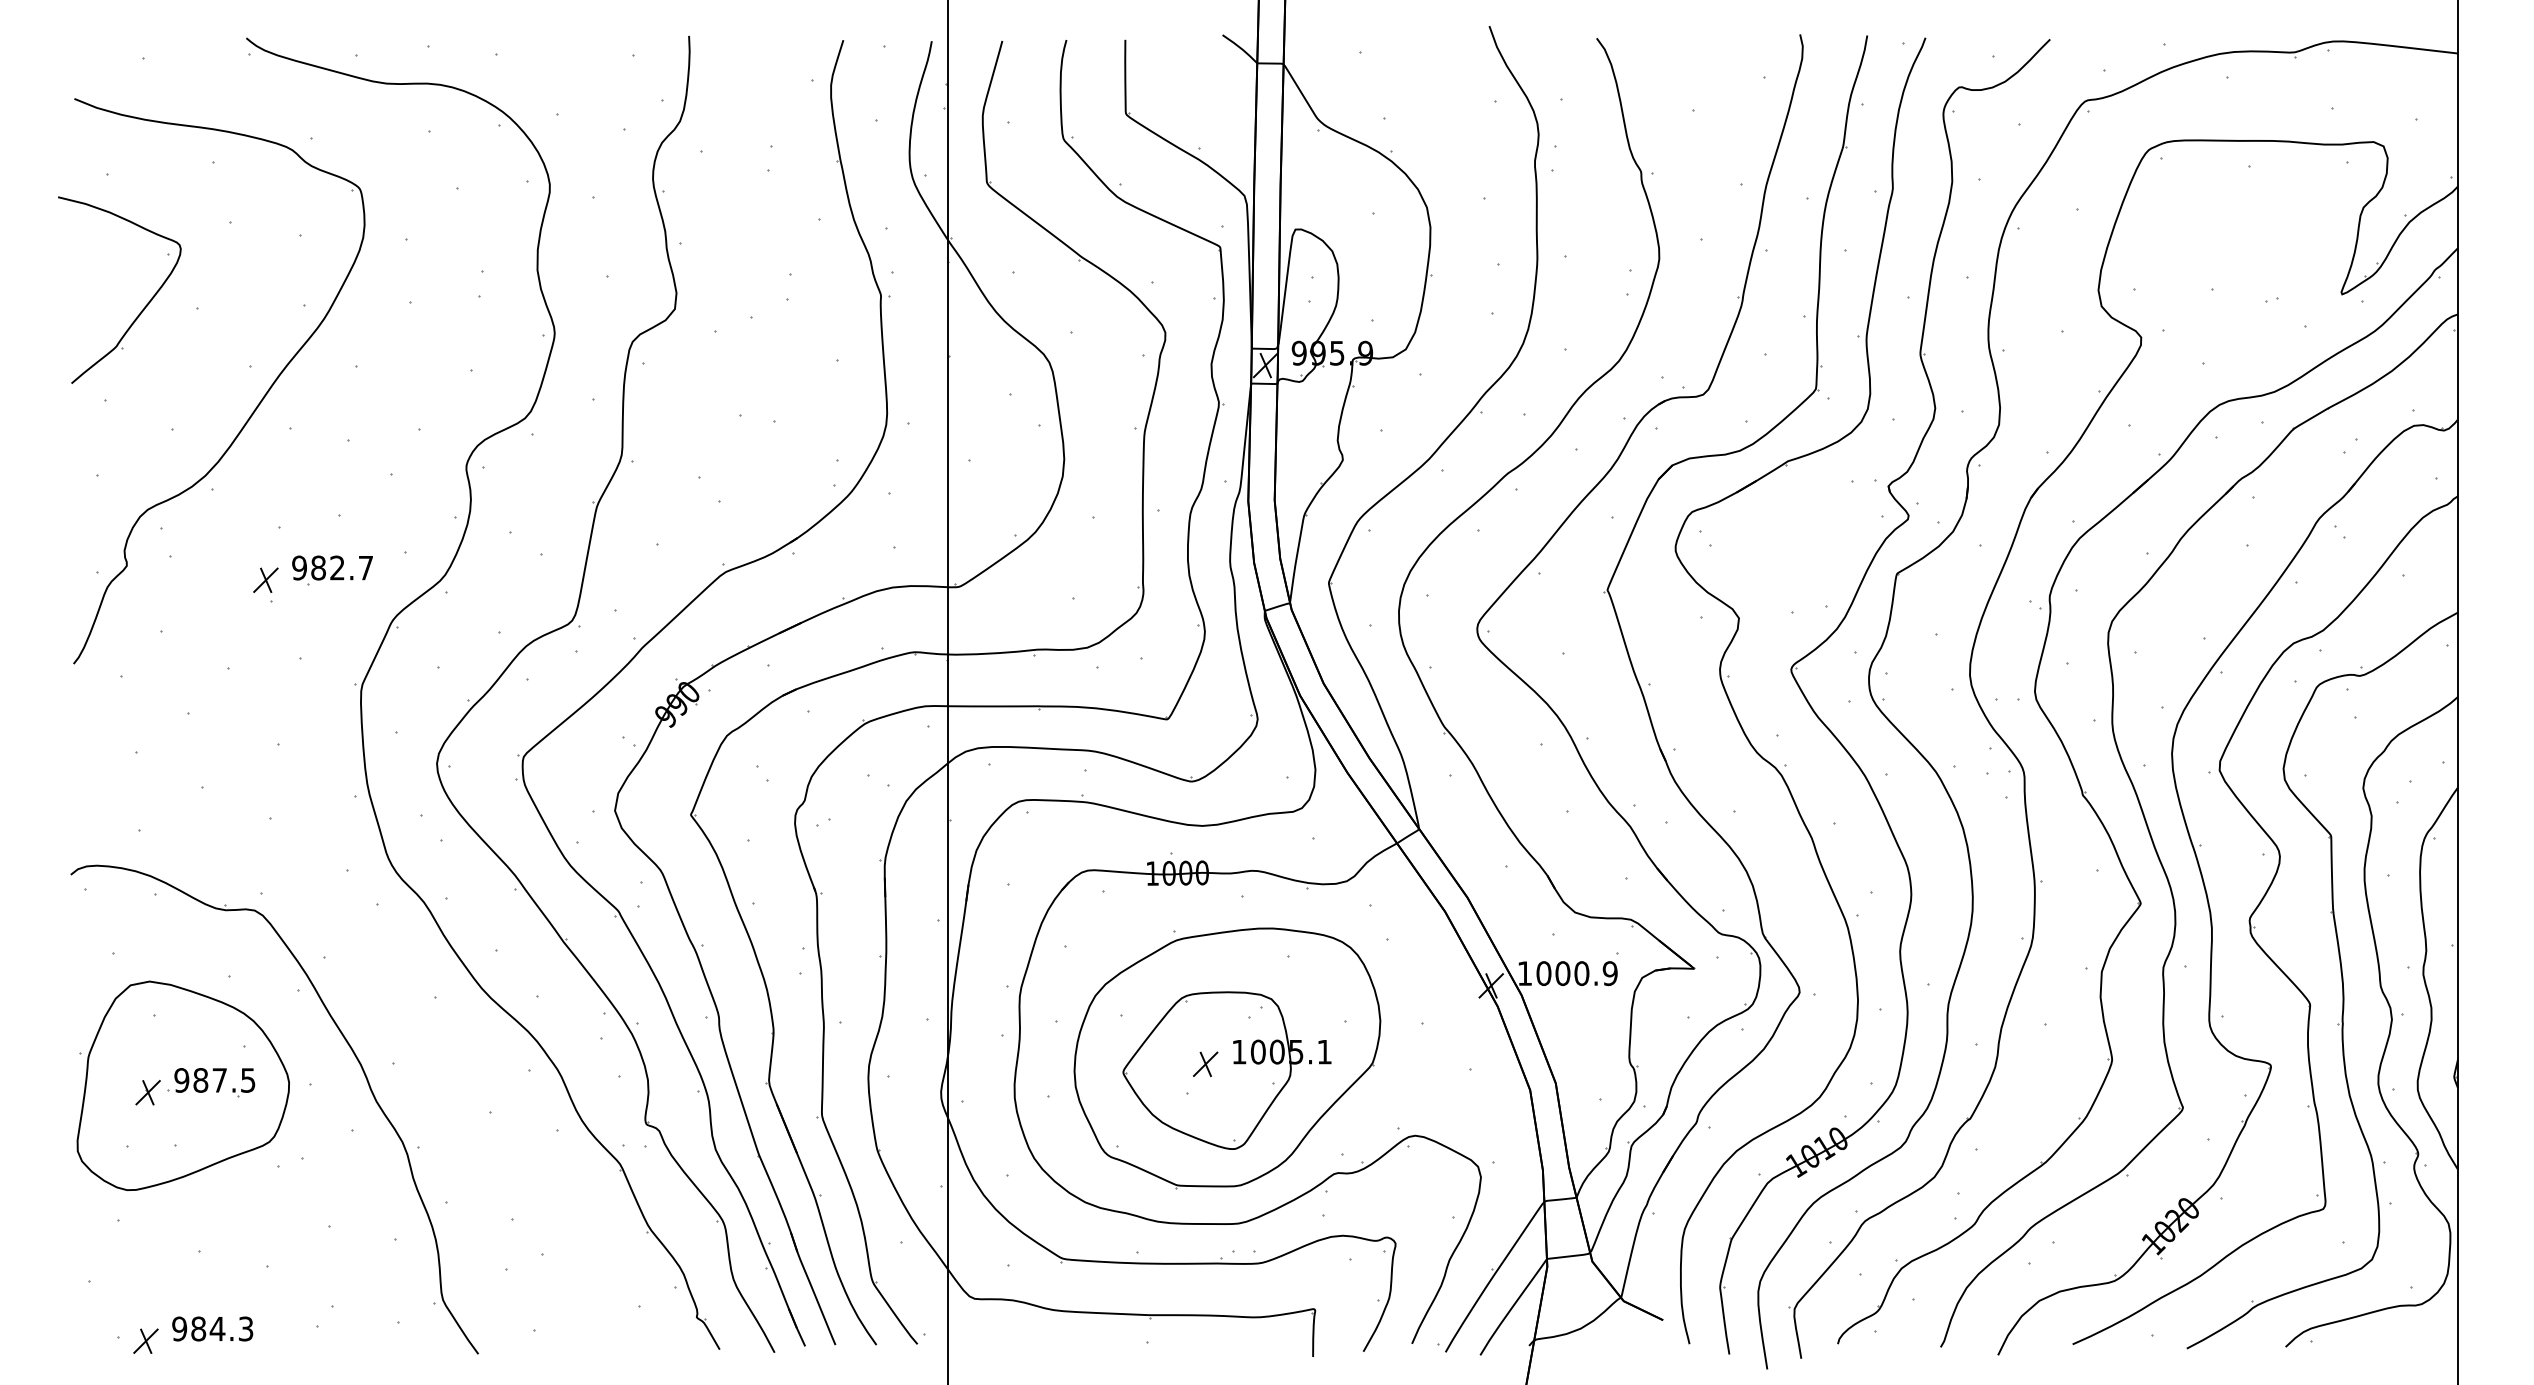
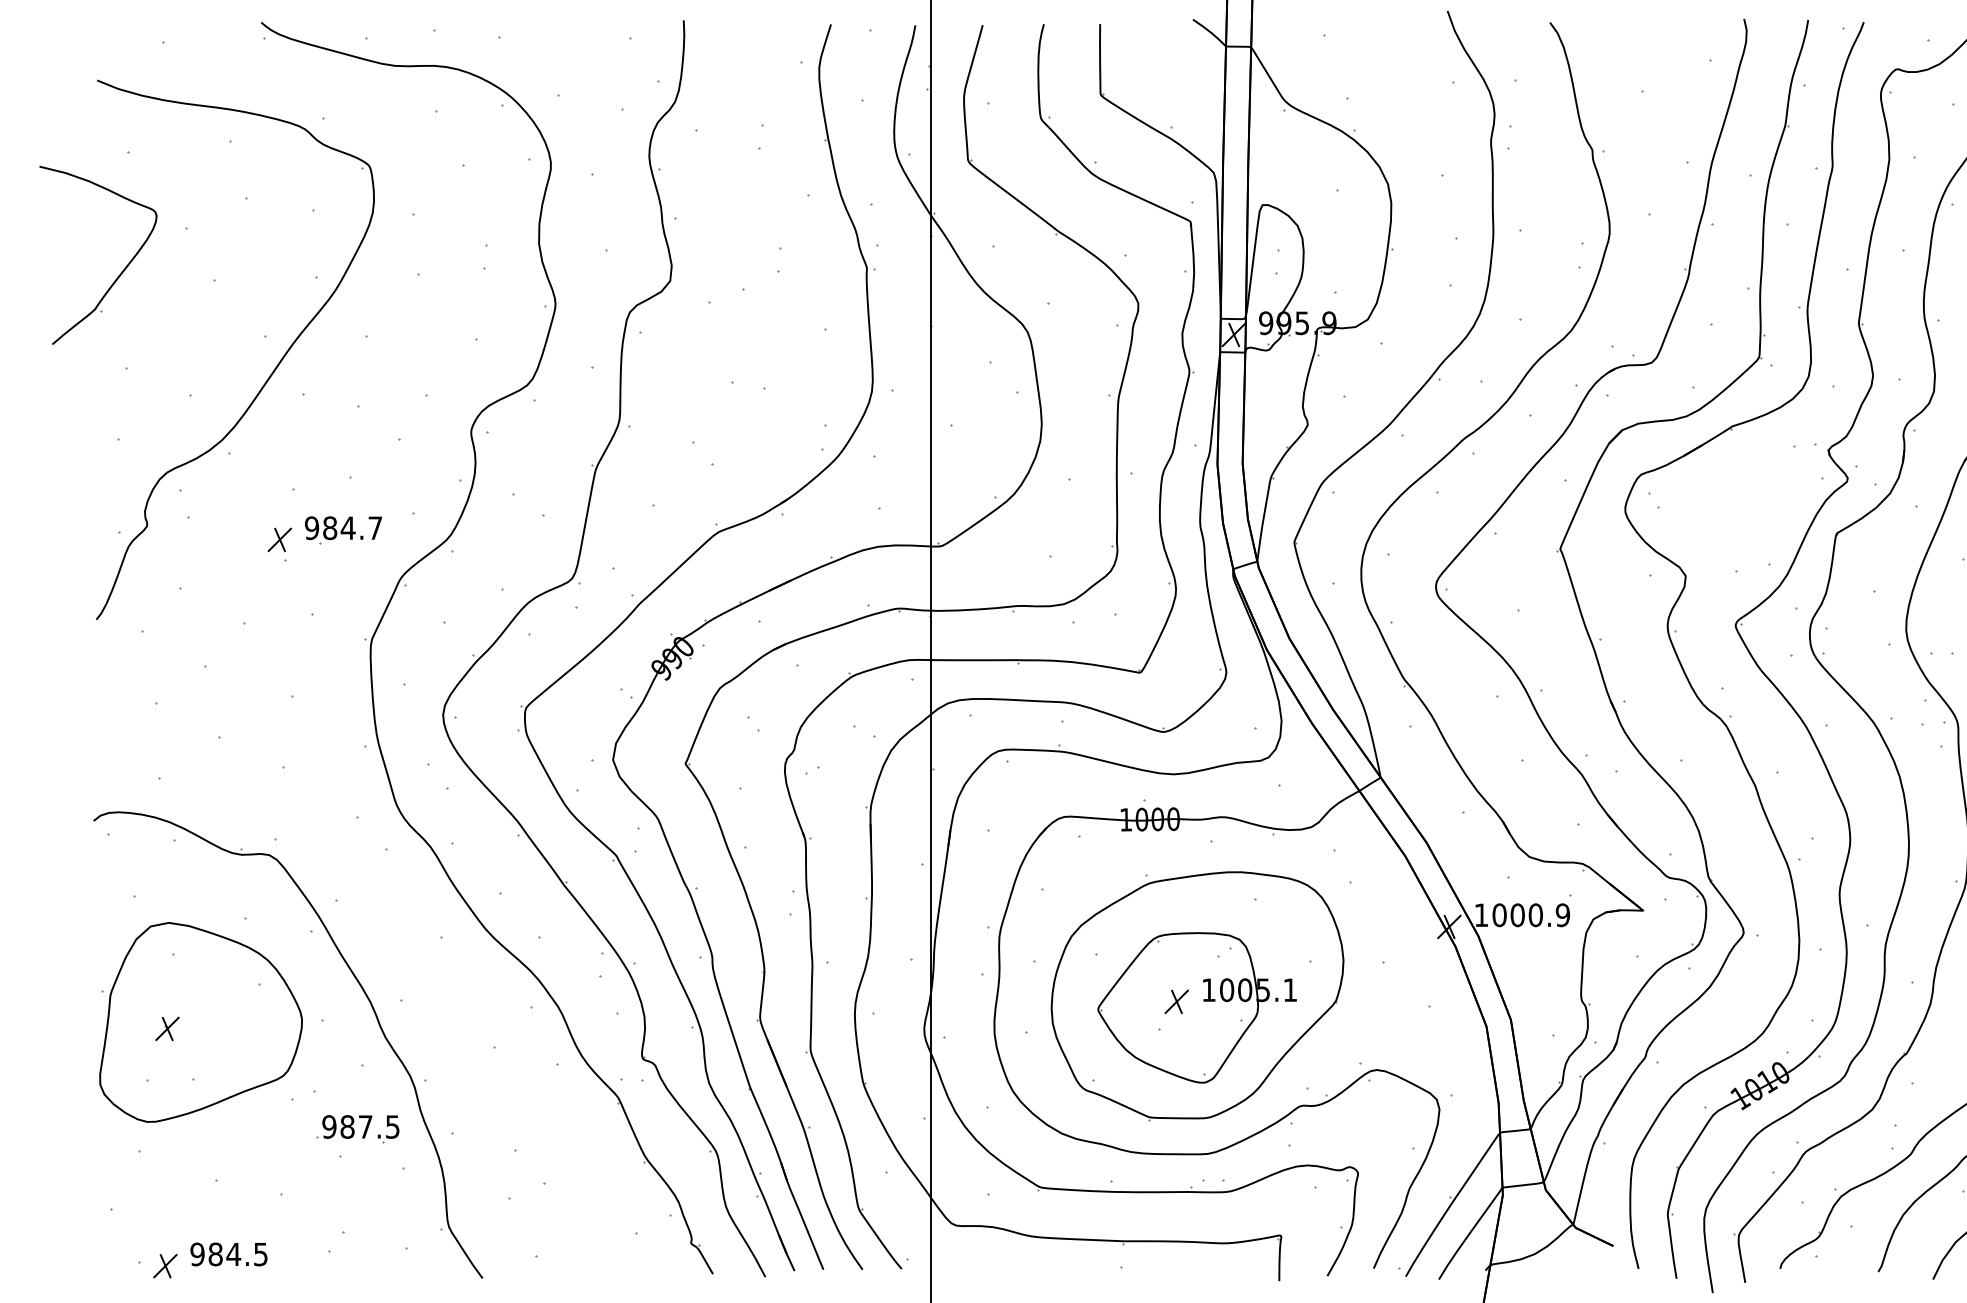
part: (144, 306) -> (122, 270), moved
text: (337, 567) -> (348, 527), 982.7 -> 984.7
part: (211, 1082) -> (357, 1128), moved
text: (246, 1328) -> (261, 1253), 984.3 -> 984.5

